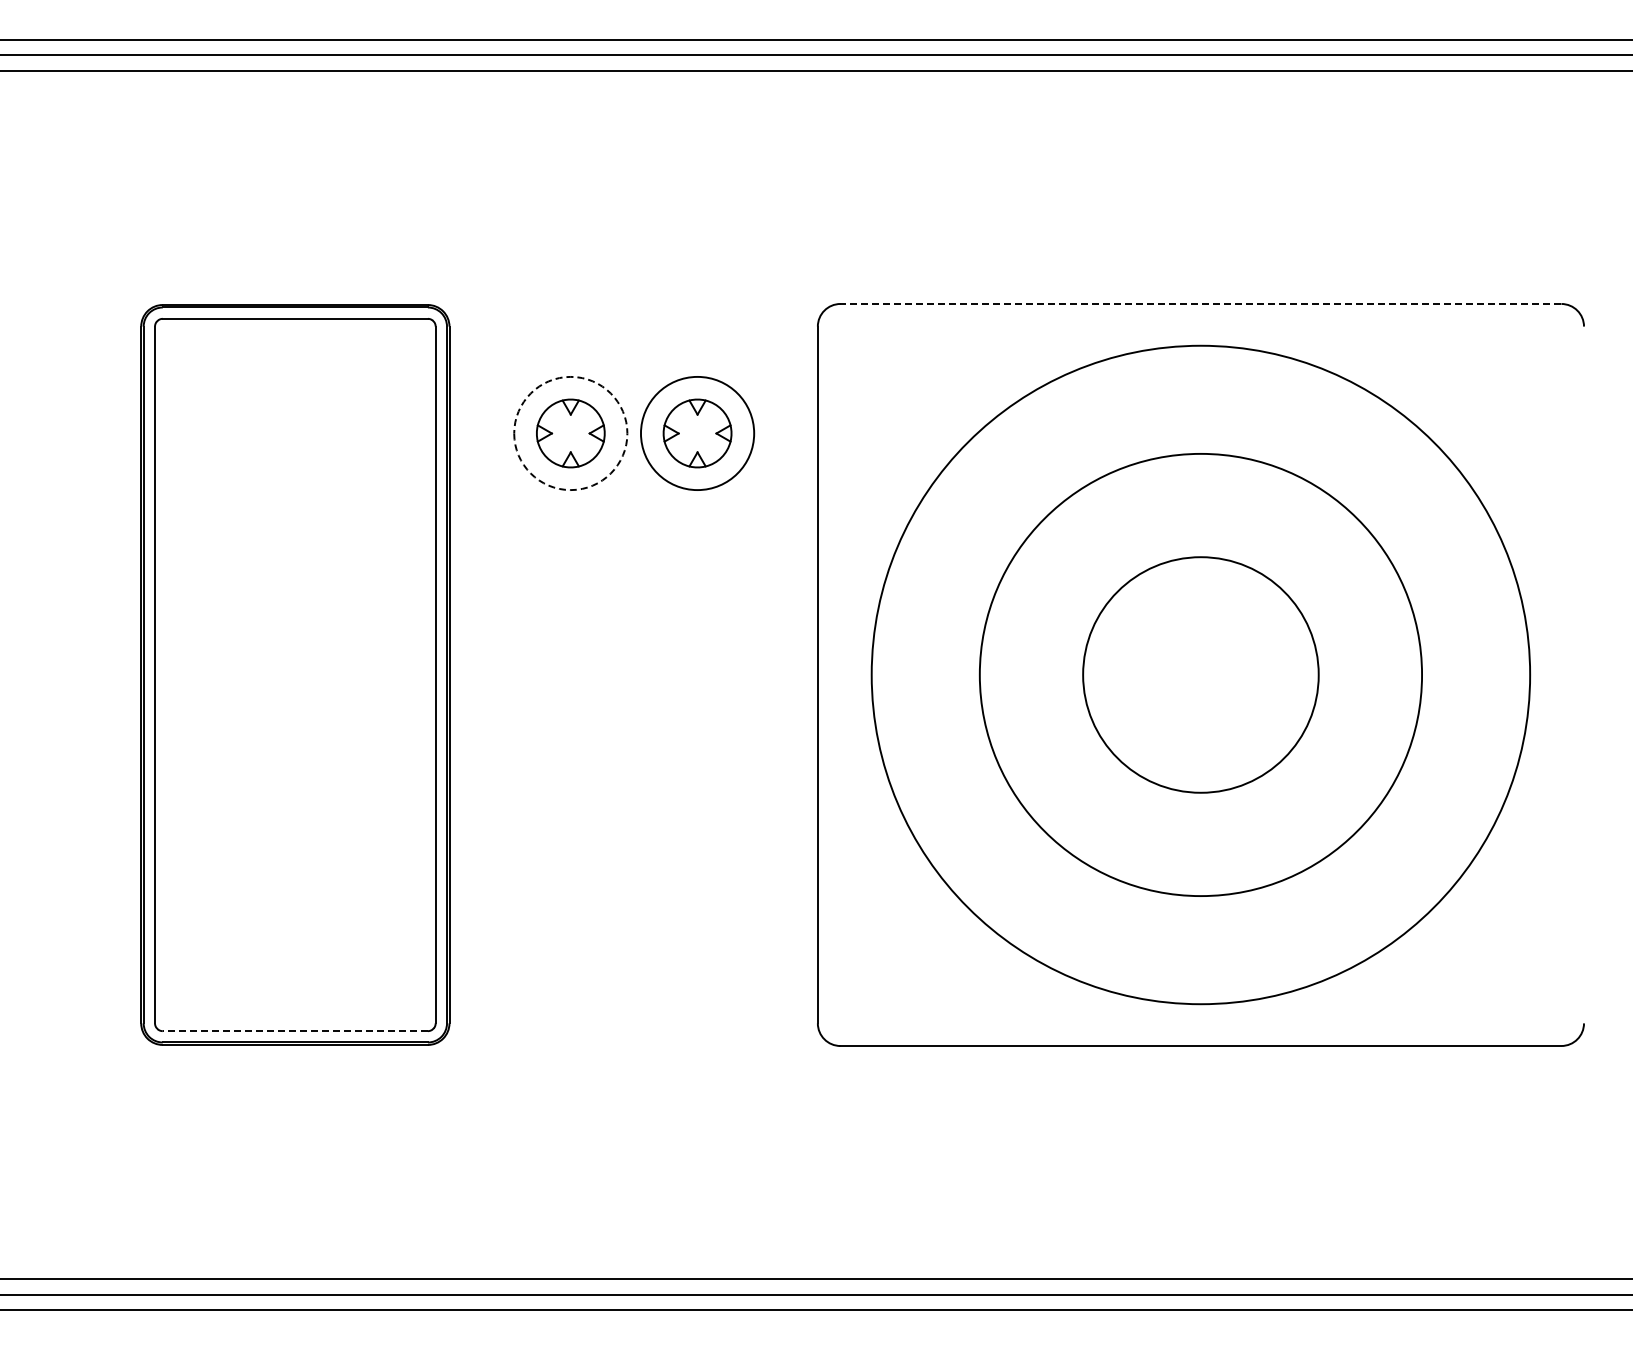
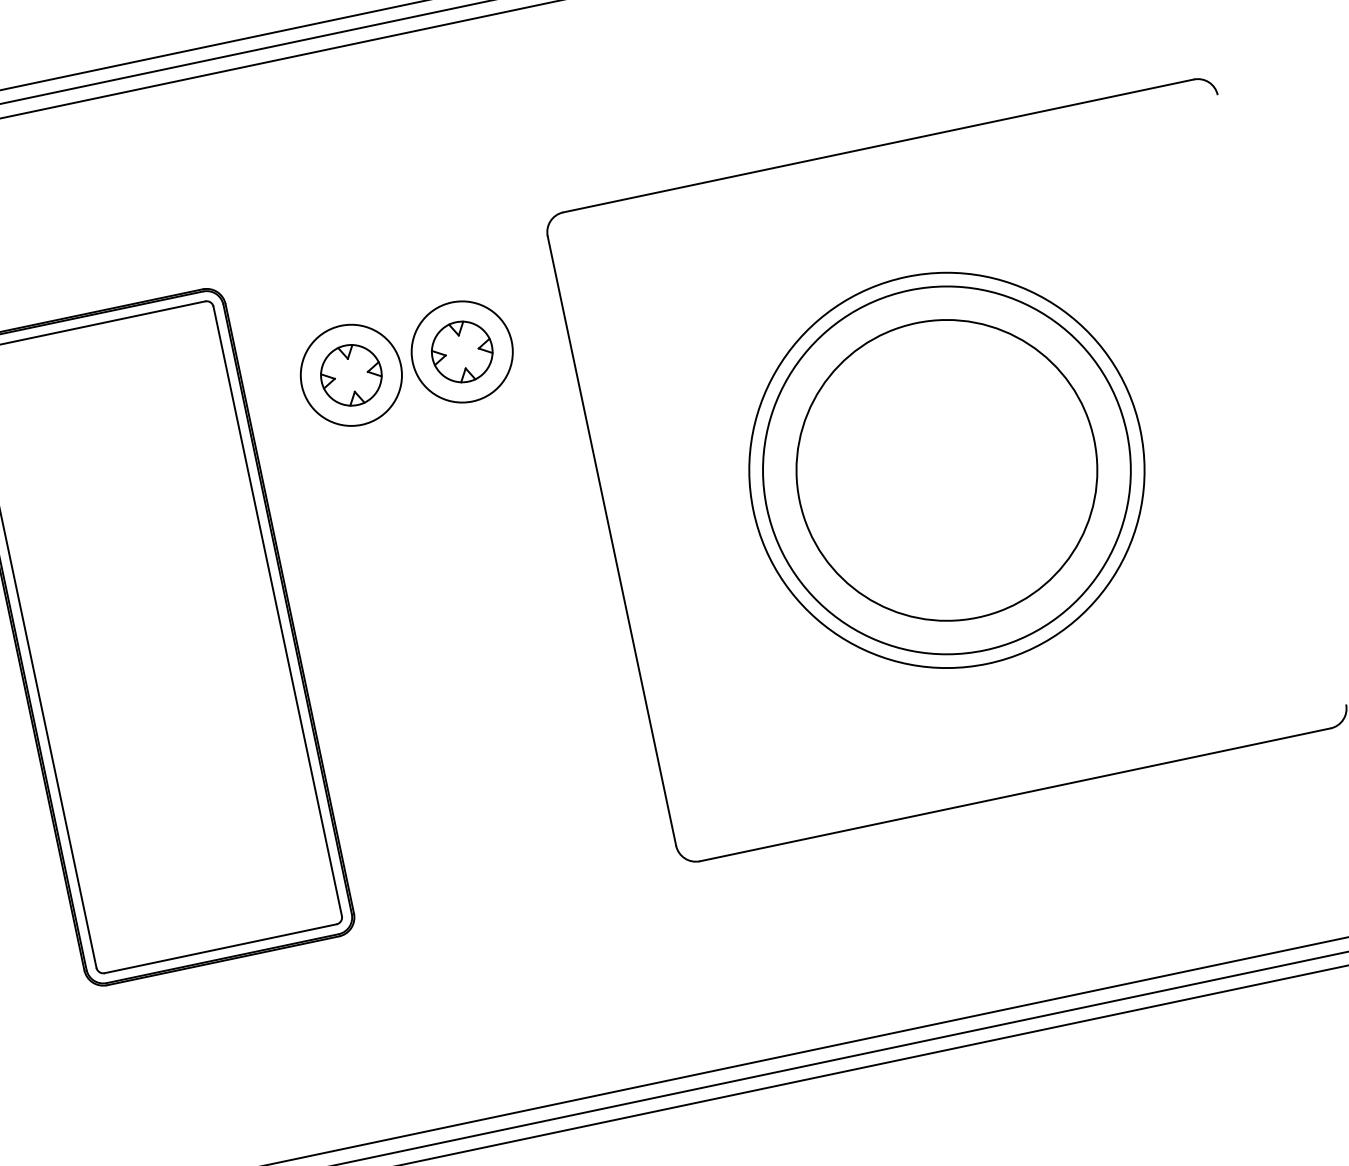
line: (1200, 303) -> (878, 145), dashed -> solid
circle: (570, 433) -> (351, 375), dashed -> solid
circle: (1200, 674) -> (946, 470), size x0.62
circle: (1200, 674) -> (946, 470), size x1.43
line: (295, 1031) -> (220, 949), dashed -> solid

